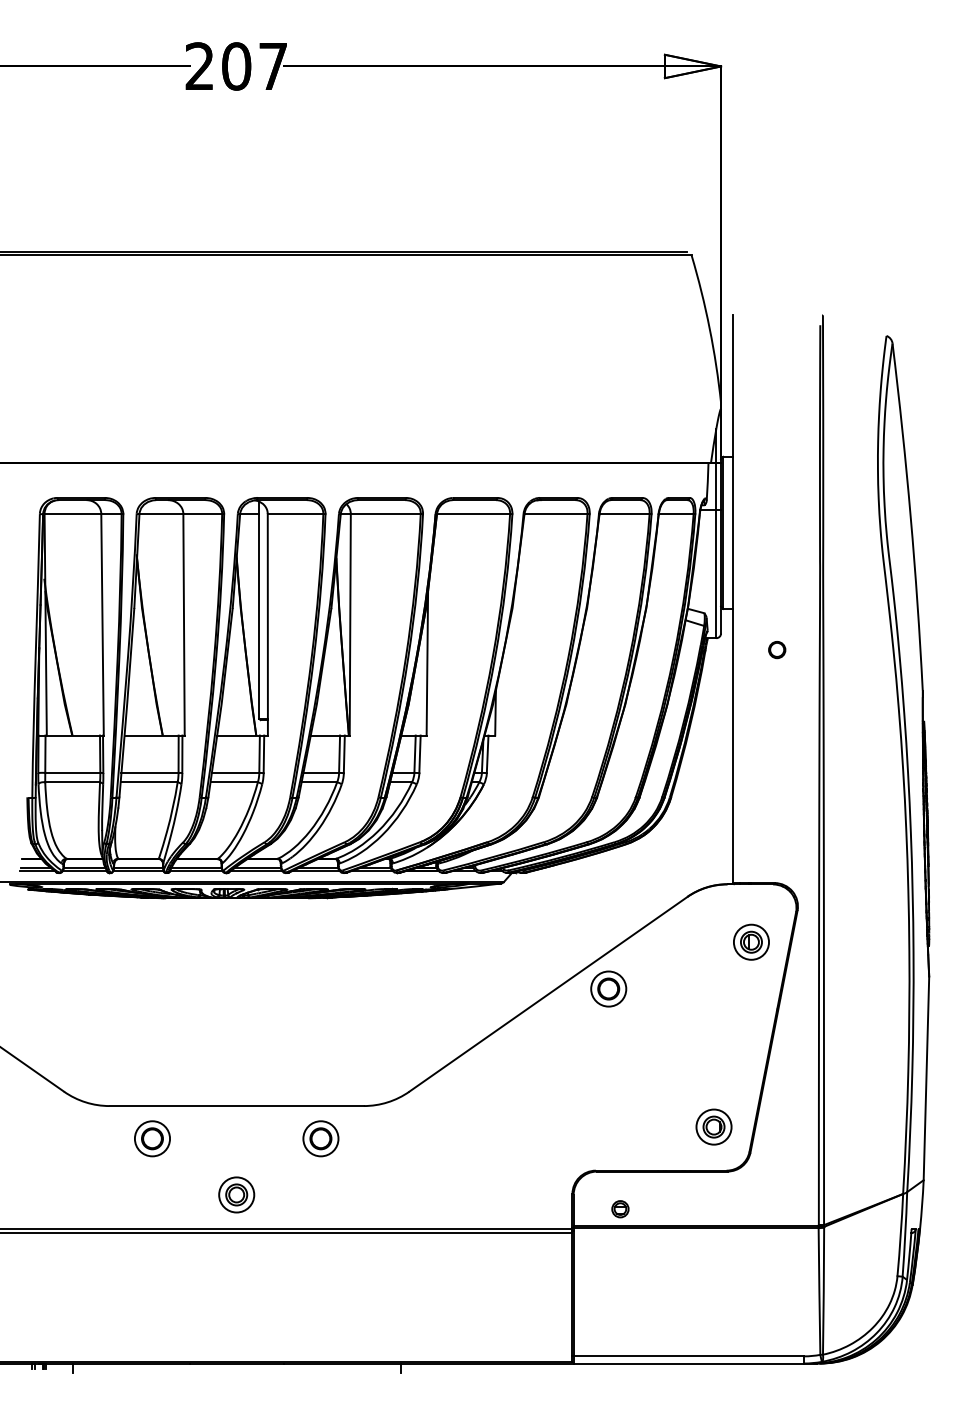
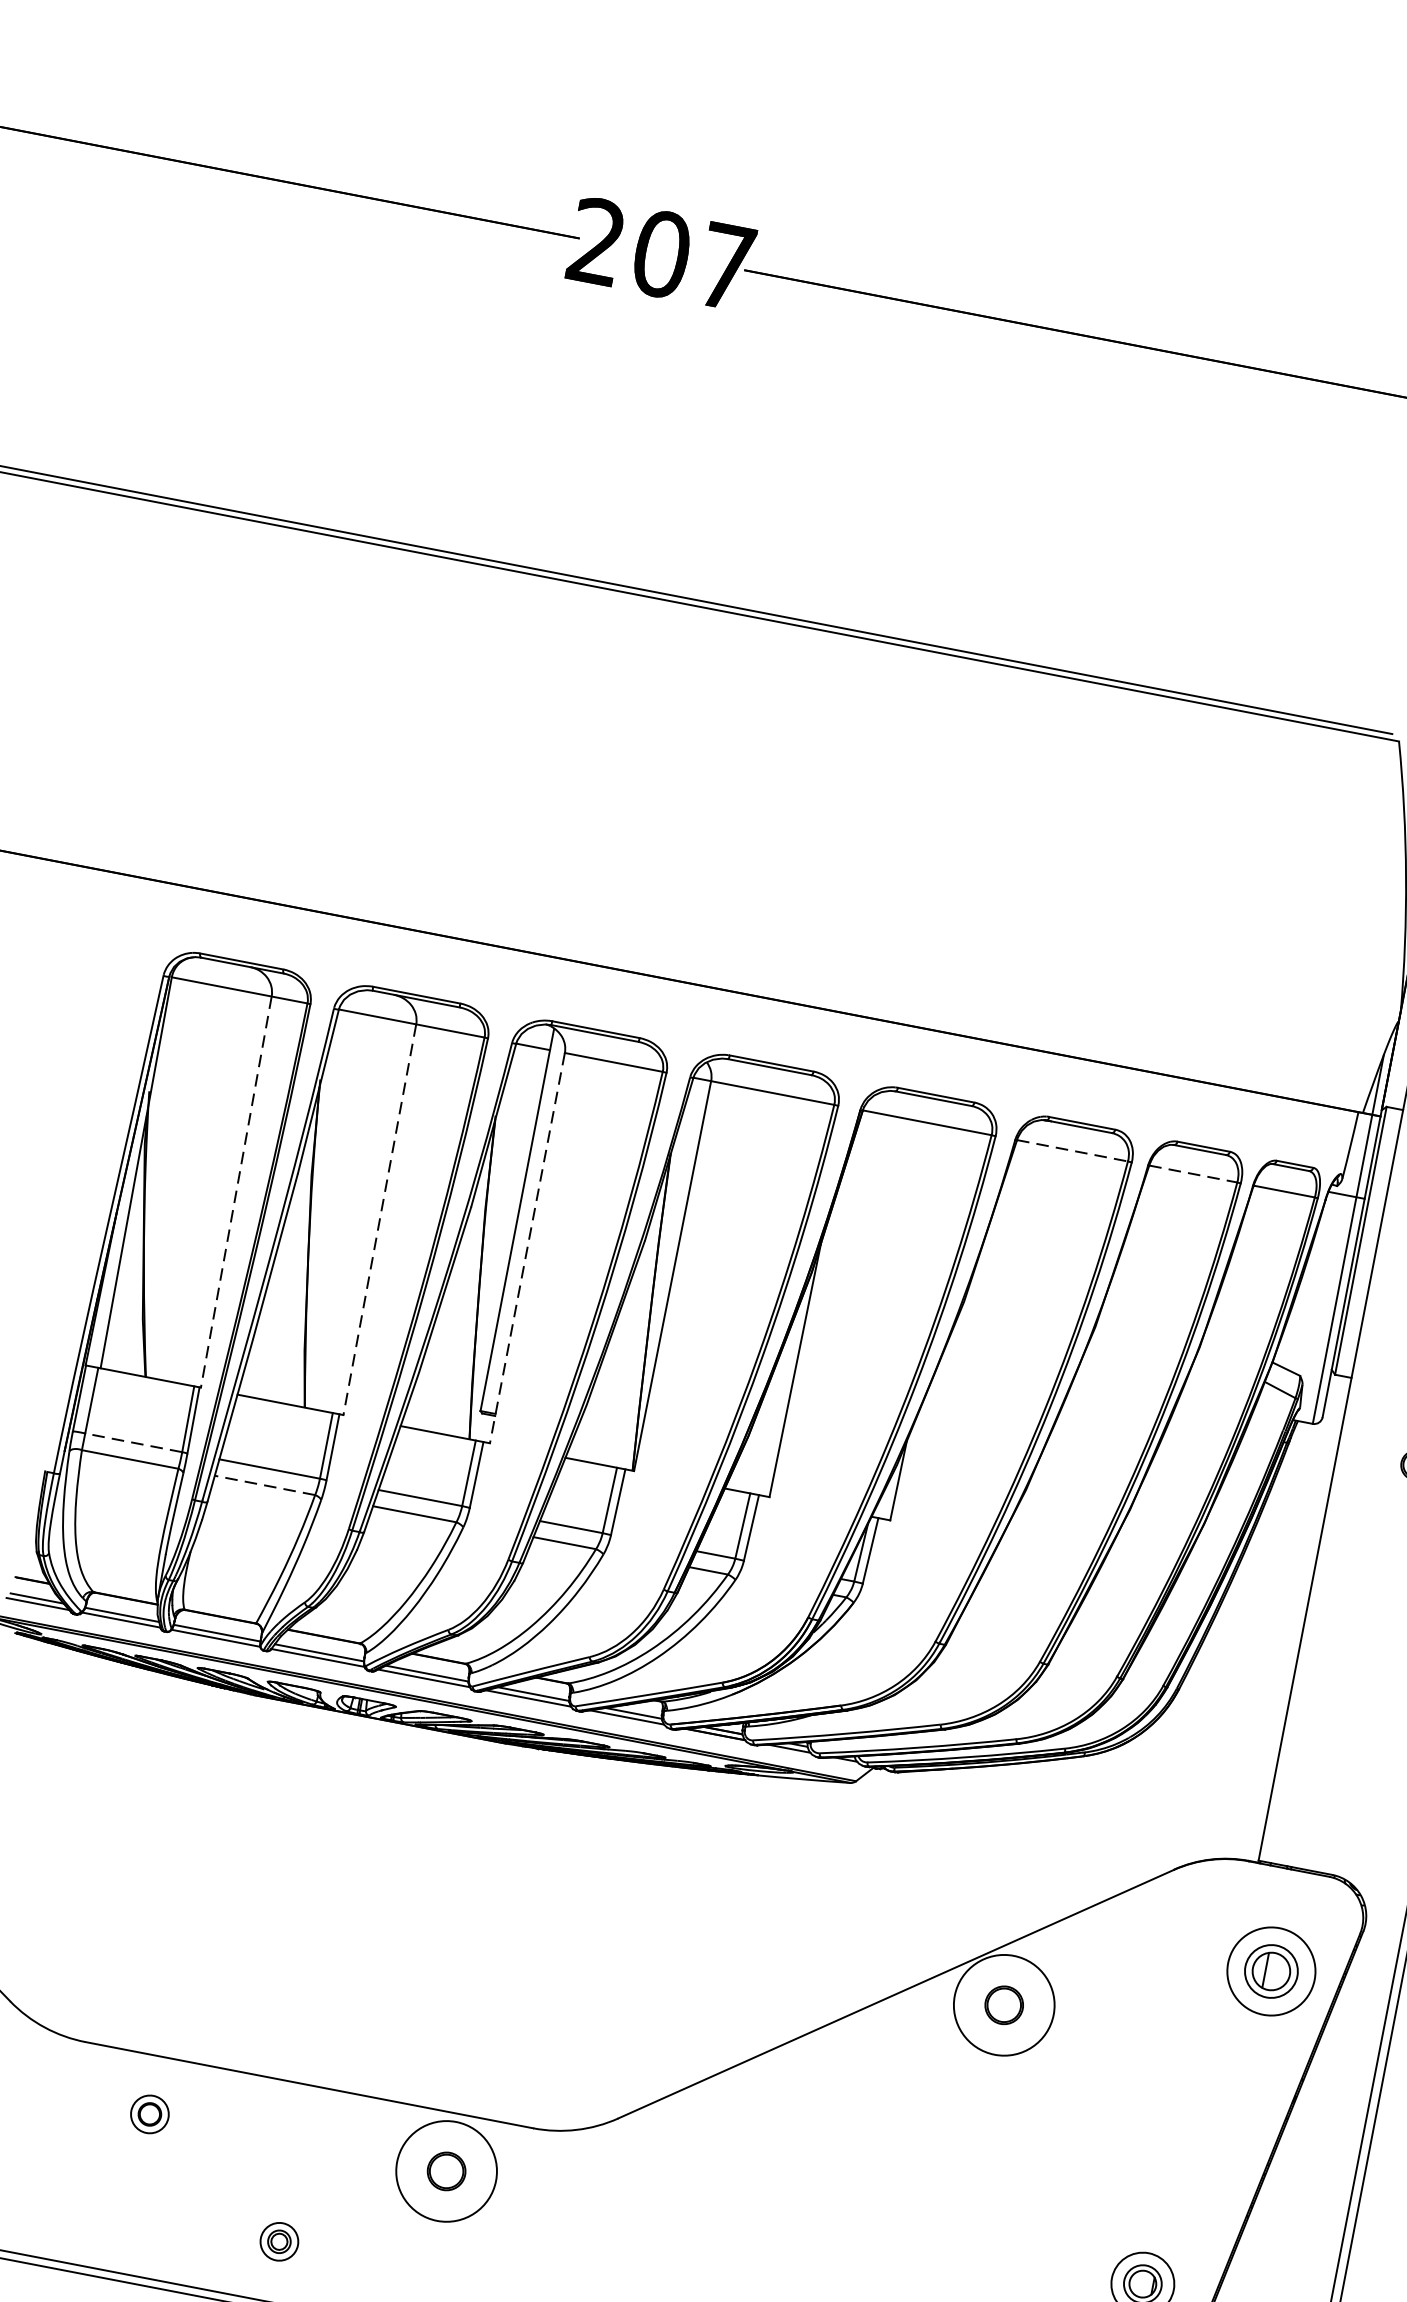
line: (556, 514) -> (1073, 1151), solid -> dashed
line: (625, 514) -> (1194, 1175), solid -> dashed
line: (102, 624) -> (236, 1191), solid -> dashed
line: (184, 624) -> (380, 1219), solid -> dashed
line: (267, 624) -> (526, 1247), solid -> dashed
line: (72, 772) -> (133, 1442), solid -> dashed
line: (148, 782) -> (263, 1485), solid -> dashed
part: (751, 941) -> (1271, 1969), size x1.4
circle: (608, 988) -> (1004, 2004), size x1.6
part: (152, 1138) -> (150, 2113), size x0.6
circle: (320, 1138) -> (445, 2170), size x1.6
part: (236, 1194) -> (279, 2240), size x0.6

